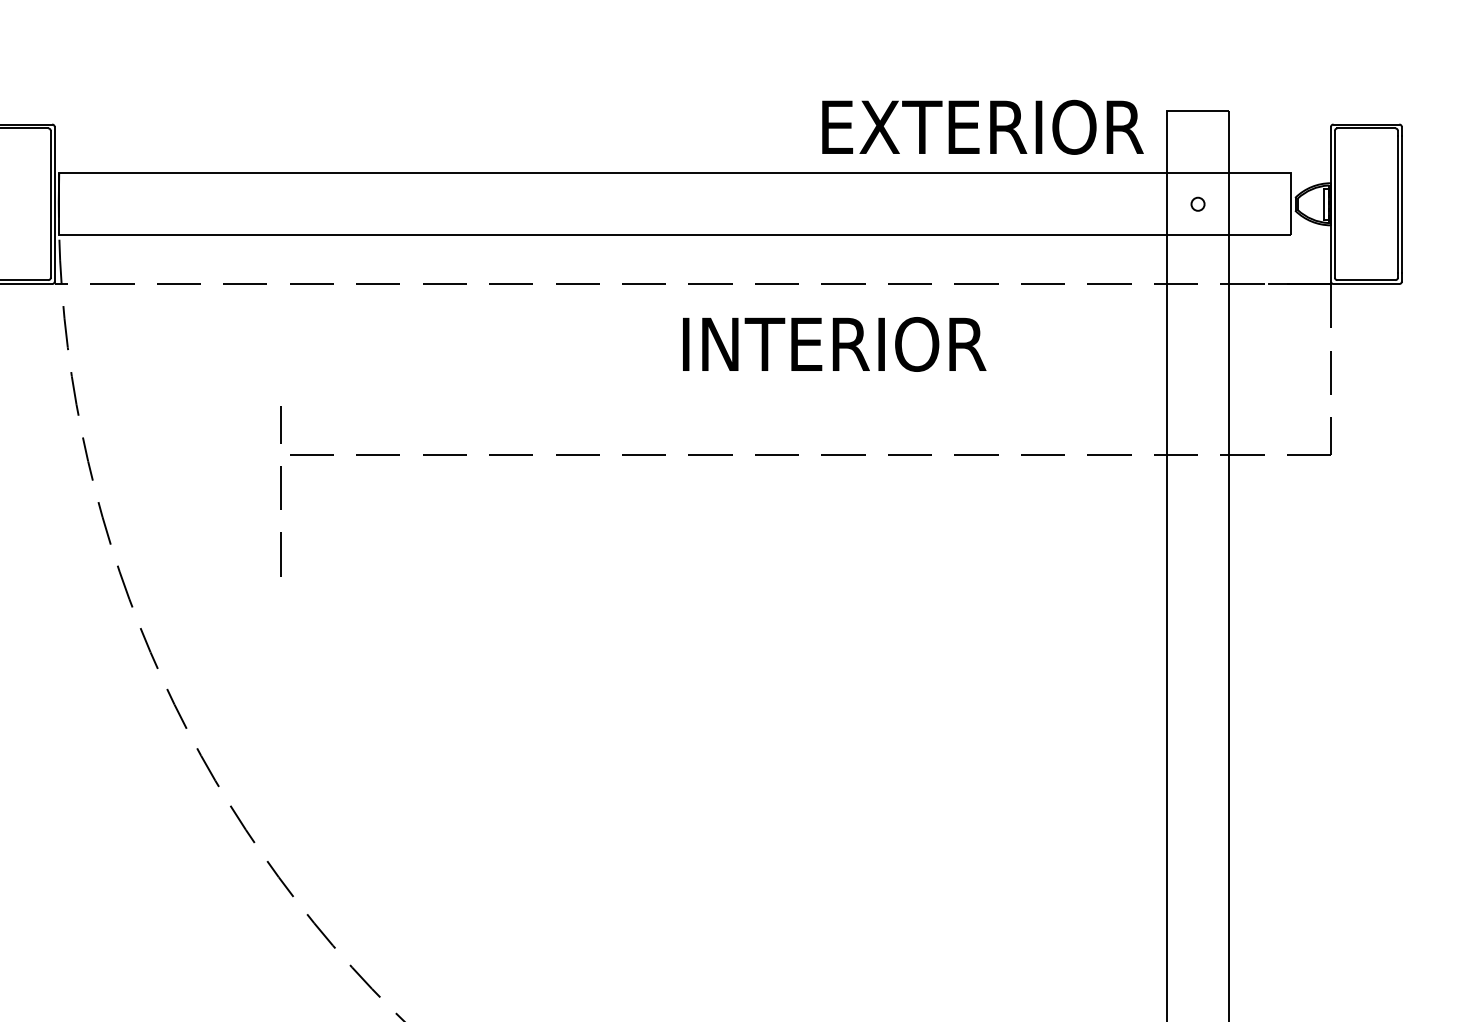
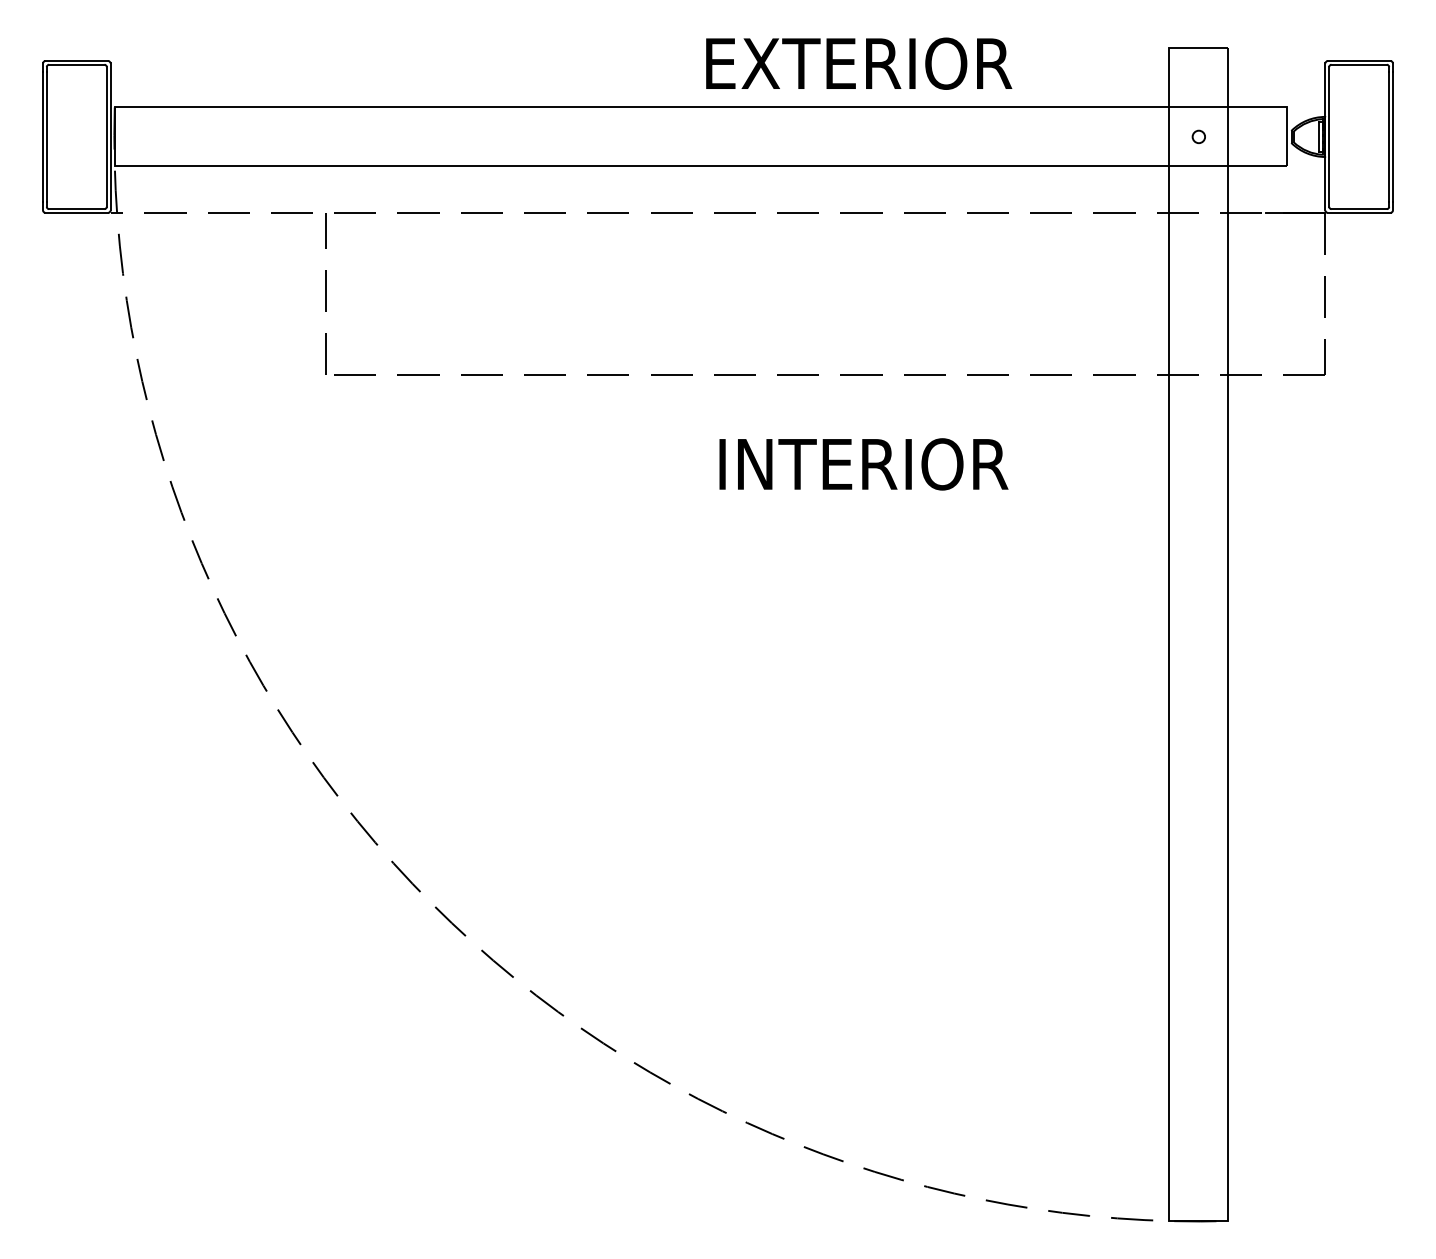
text: (983, 127) -> (859, 63), moved
text: (834, 344) -> (863, 464), moved
line: (280, 490) -> (325, 293), moved

